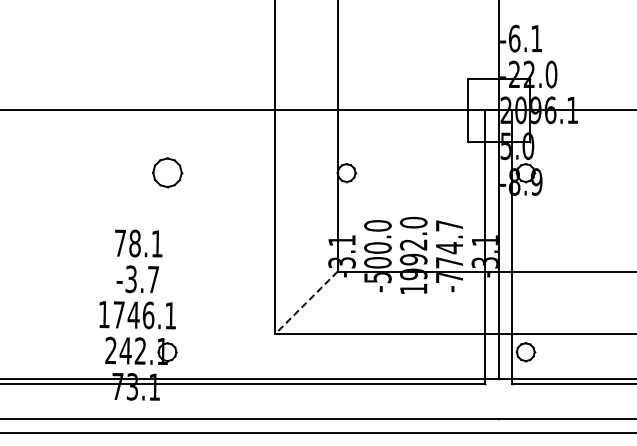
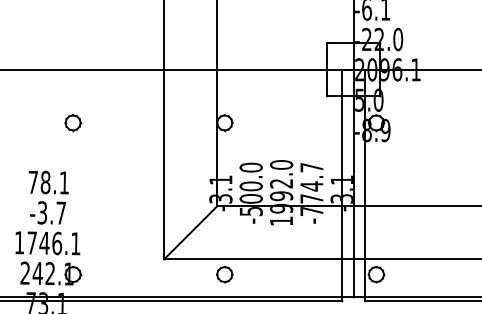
part: (167, 173) -> (73, 123), size x0.62
line: (305, 303) -> (189, 233), dashed -> solid
part: (346, 352) -> (224, 274), added

